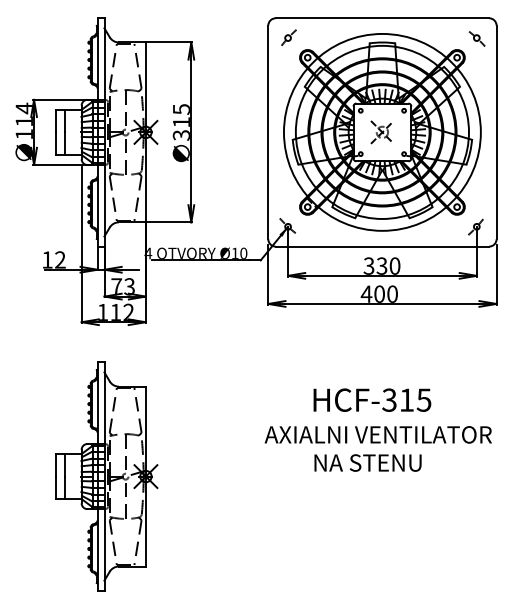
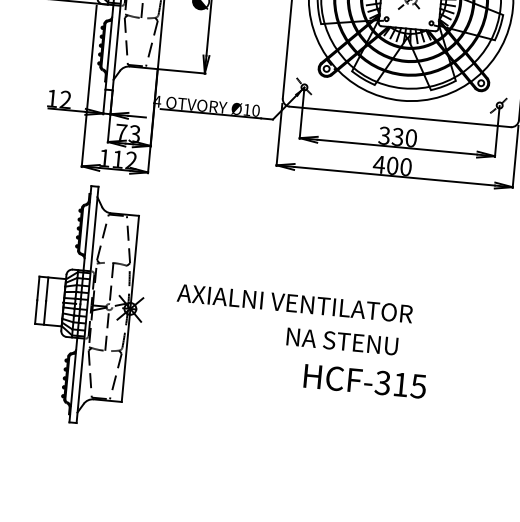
text: (372, 399) -> (365, 380), moved
text: (377, 434) -> (294, 303), moved
text: (367, 462) -> (341, 340), moved
part: (106, 476) -> (89, 305), moved

